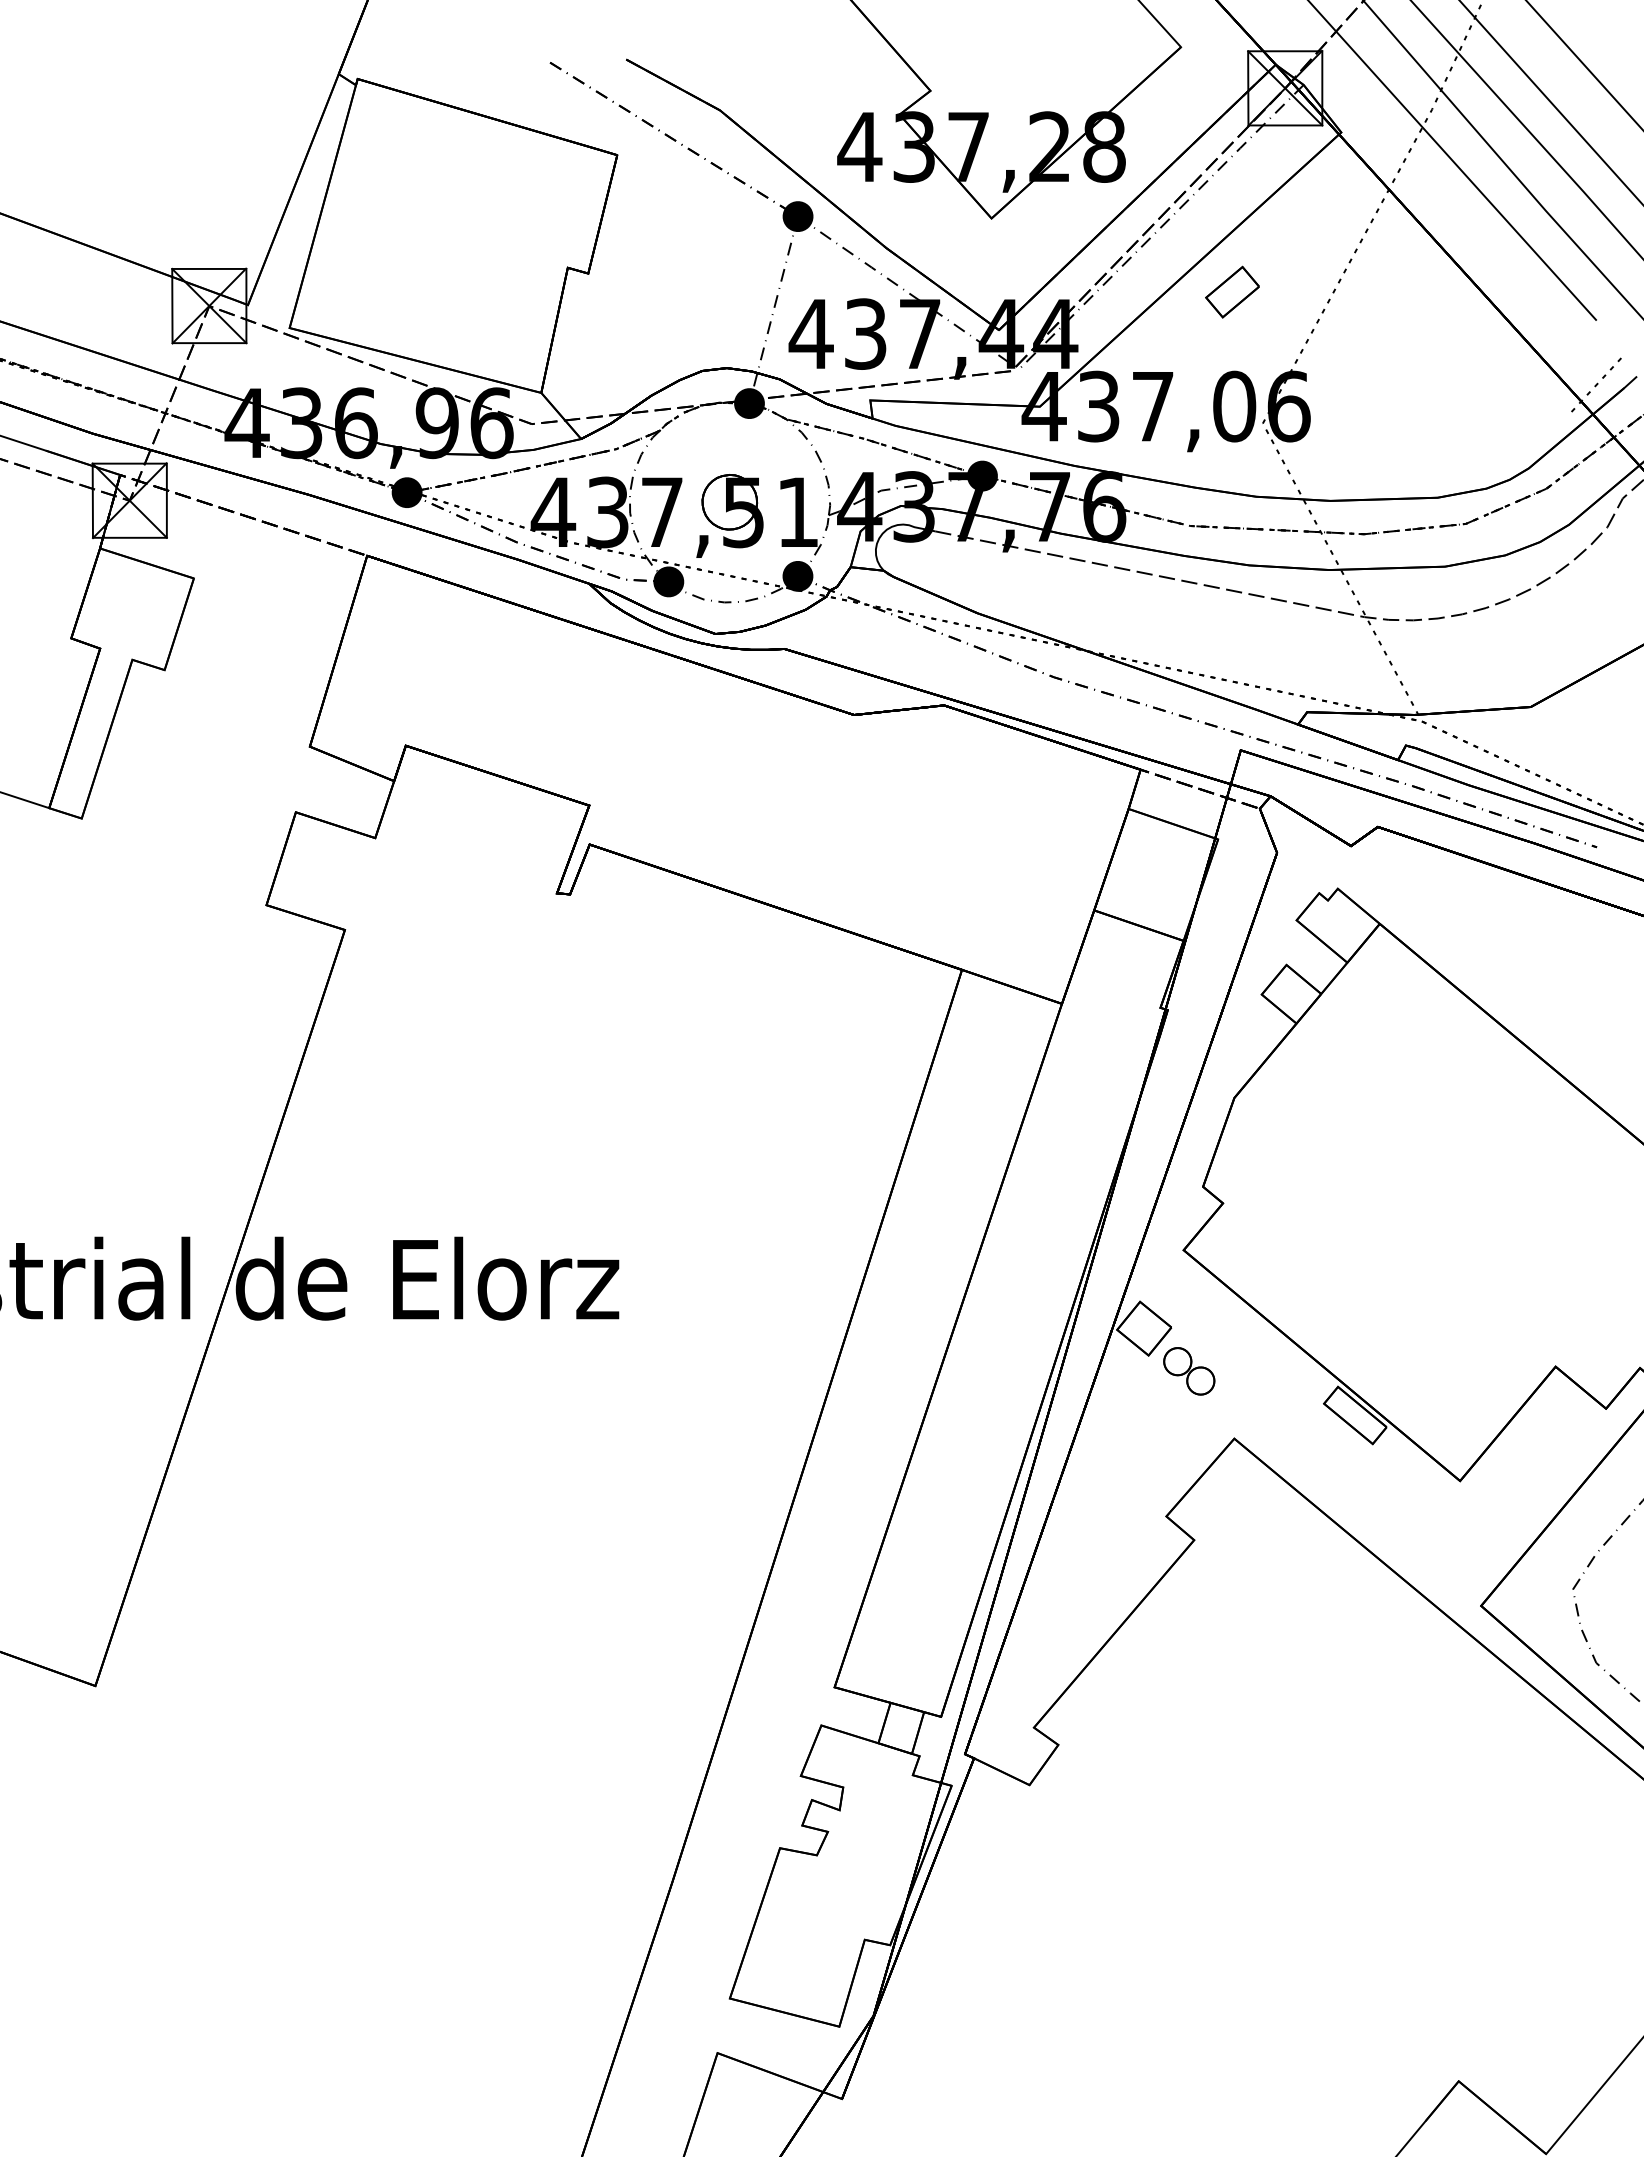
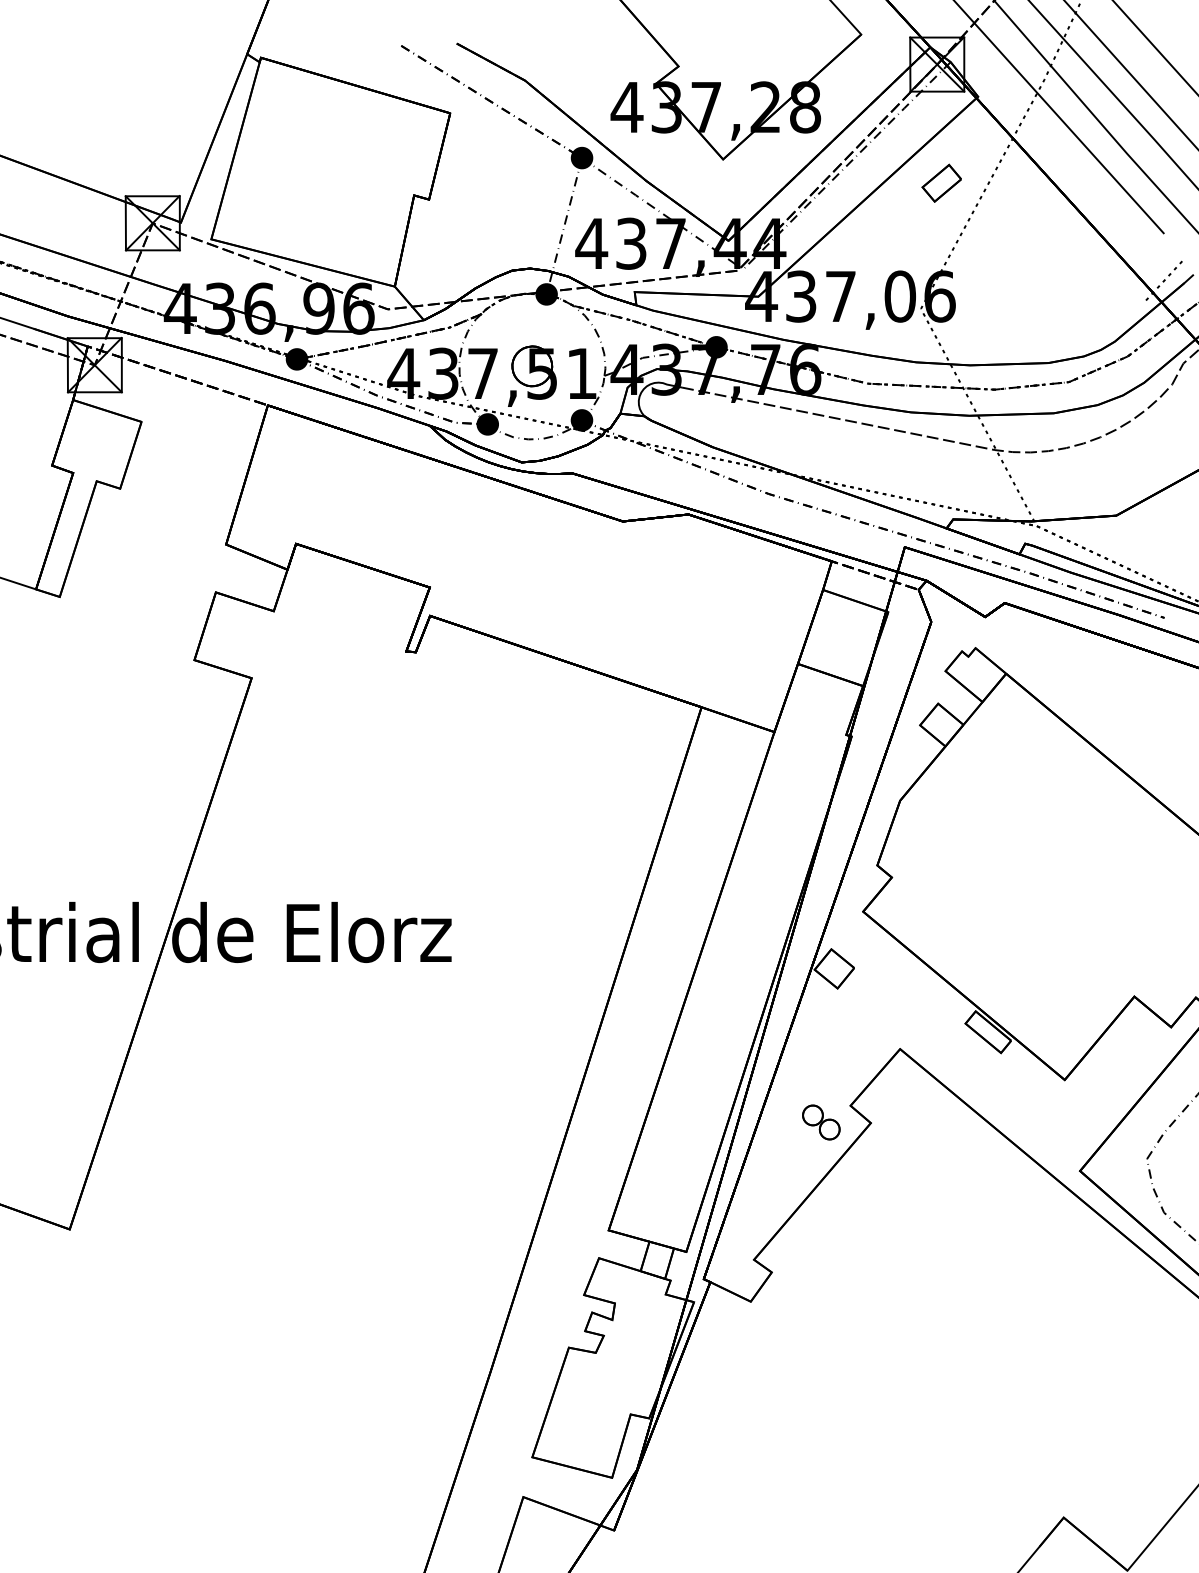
part: (1232, 291) -> (941, 182), moved
part: (1189, 1371) -> (821, 1122), moved

